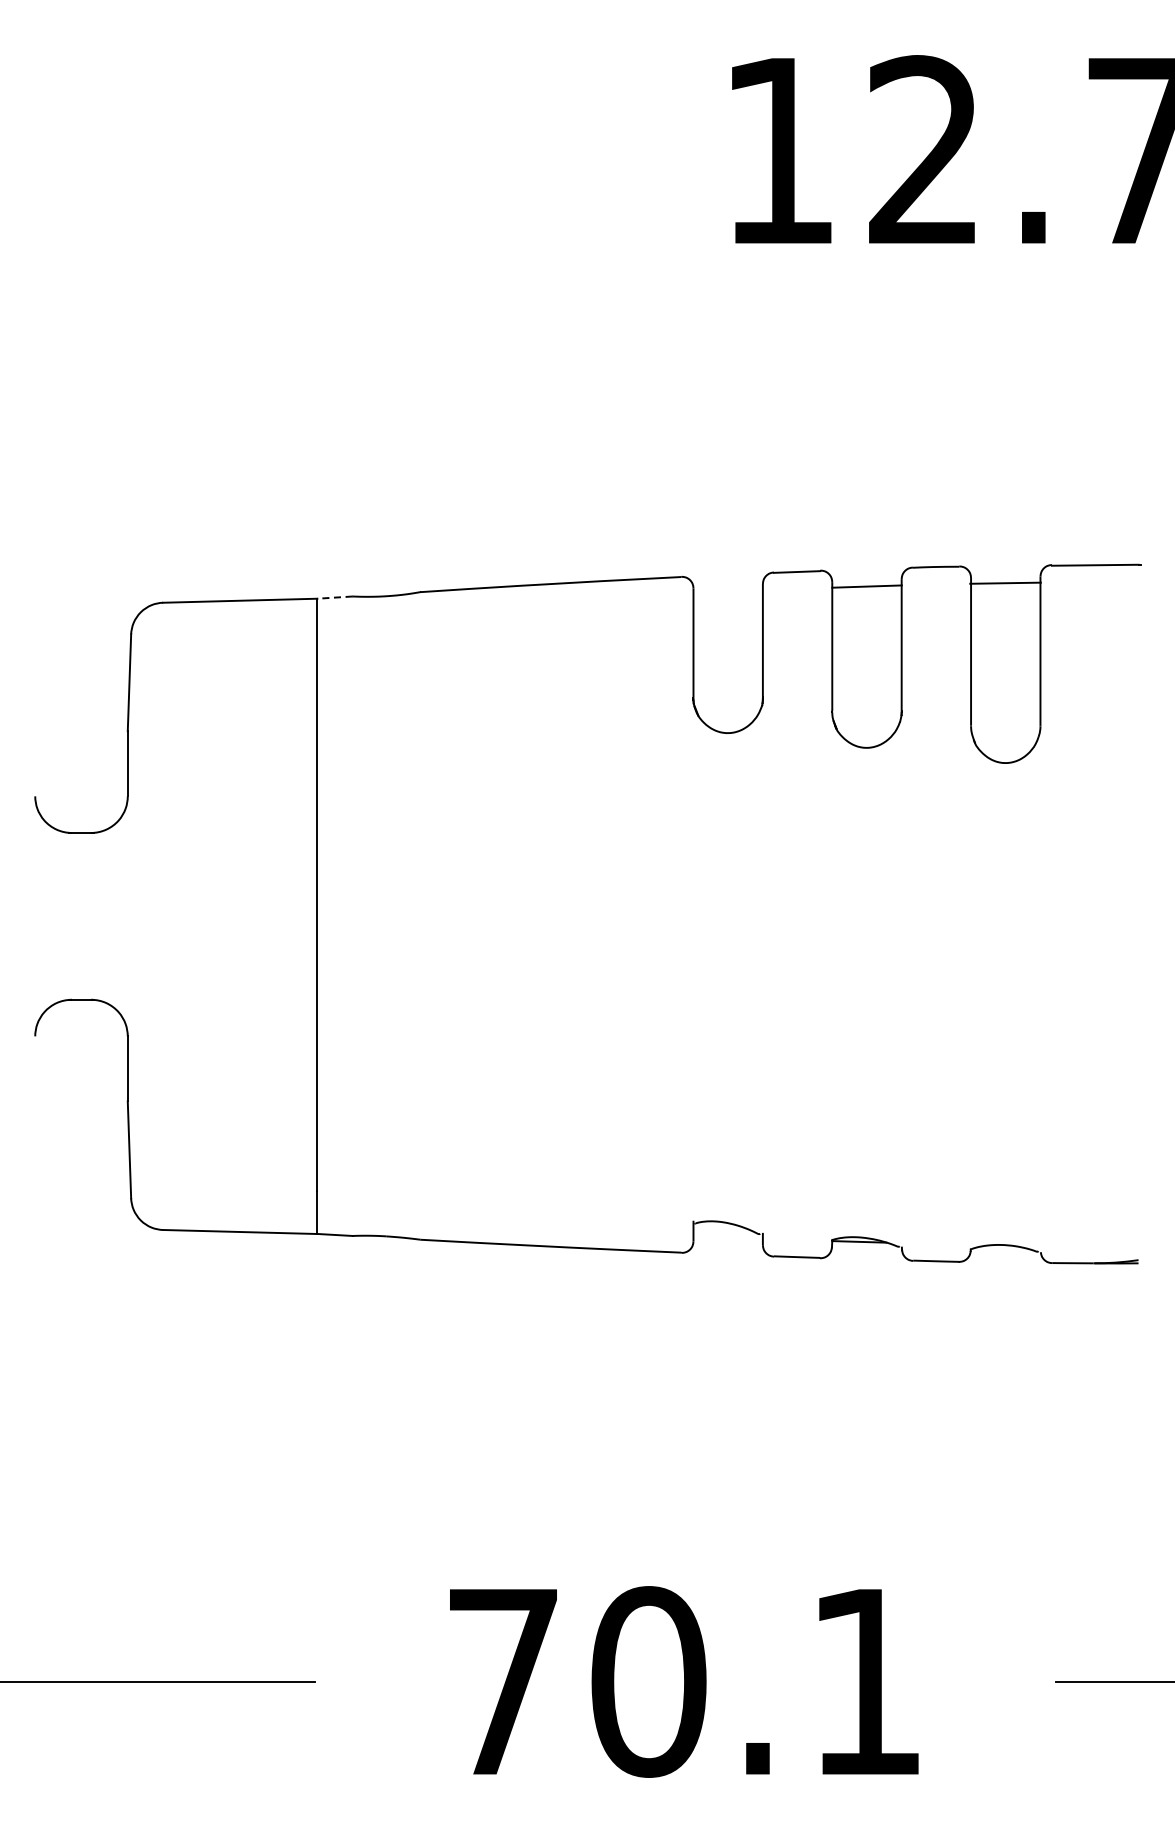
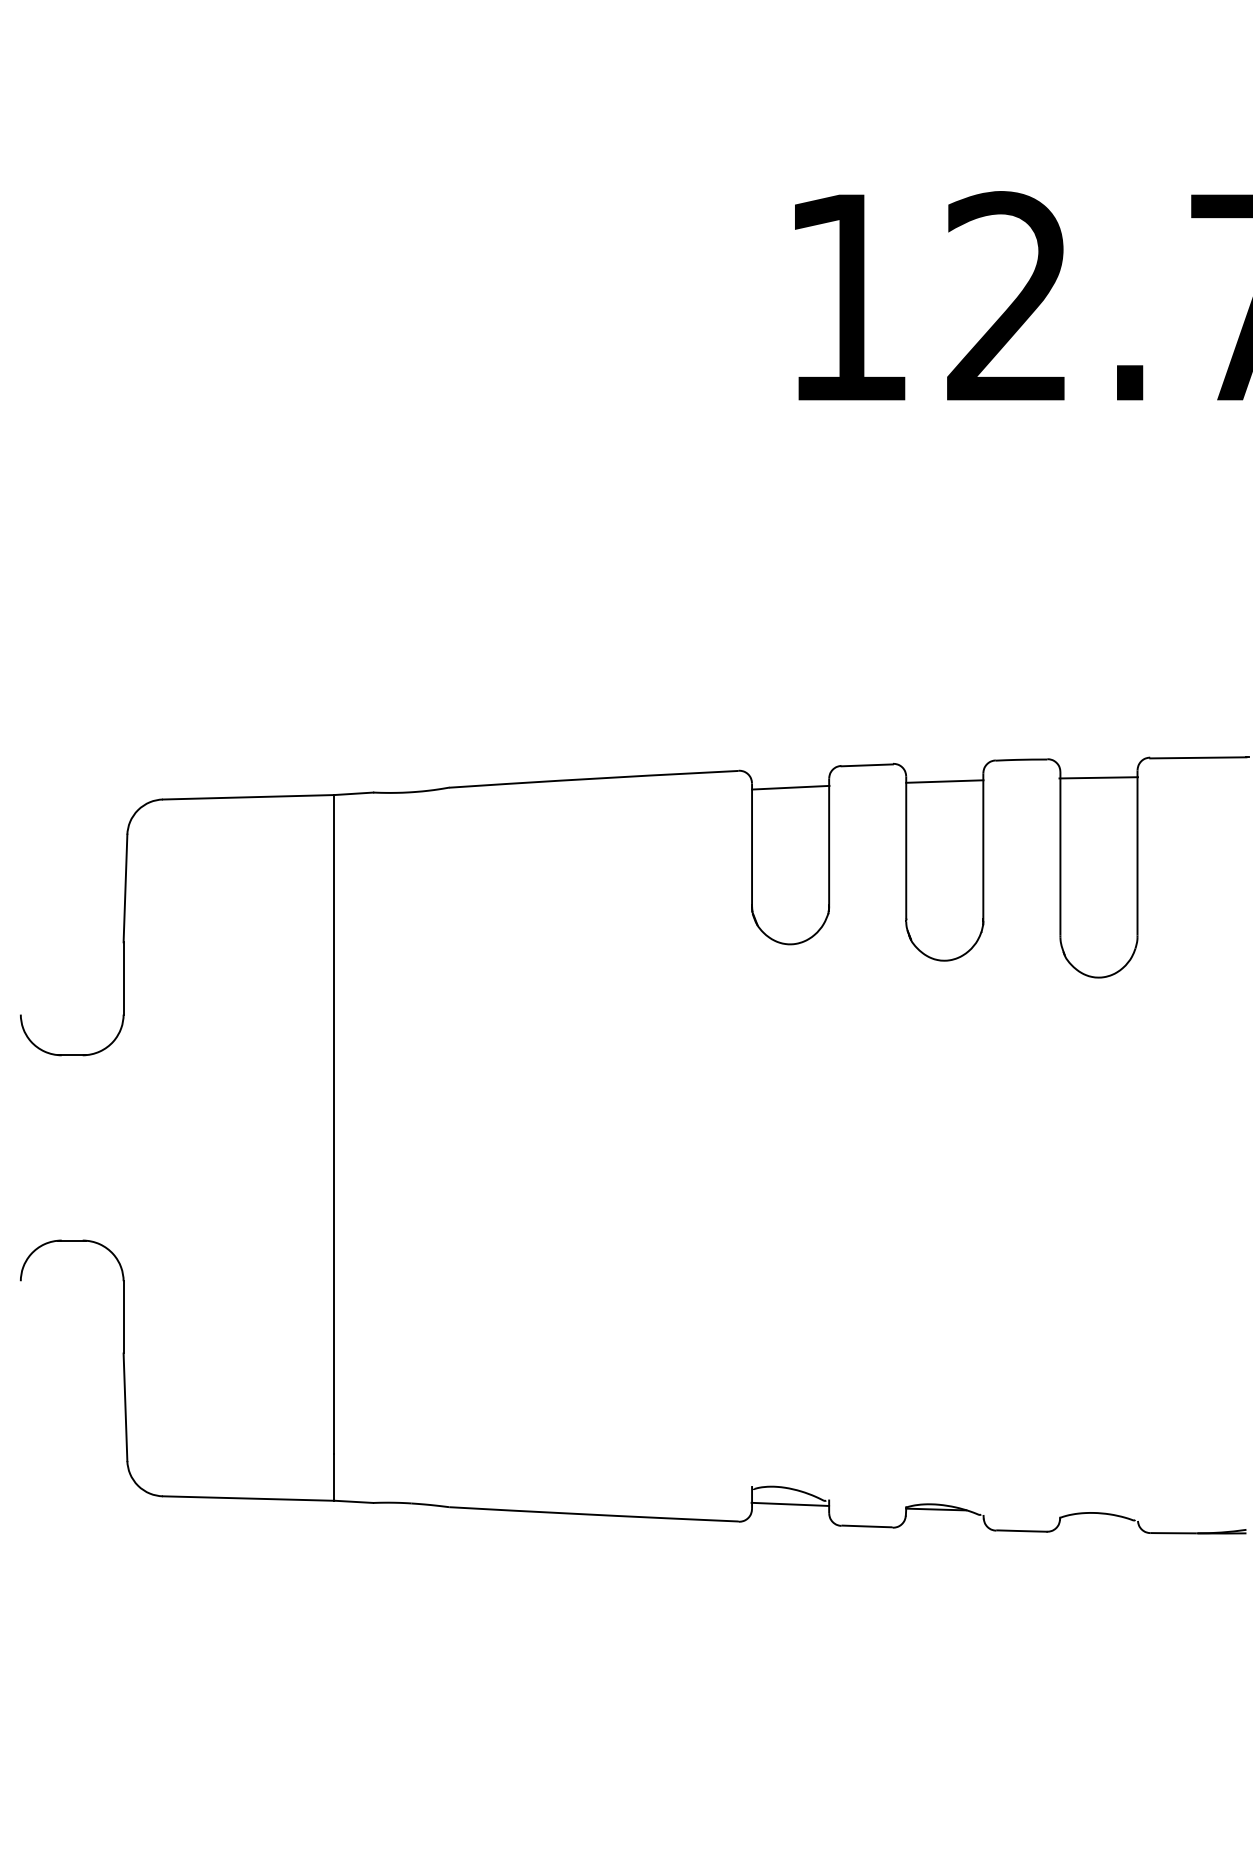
line: (728, 591) -> (790, 787), added
line: (334, 597) -> (353, 793), dashed -> solid
line: (727, 1236) -> (789, 1503), added

